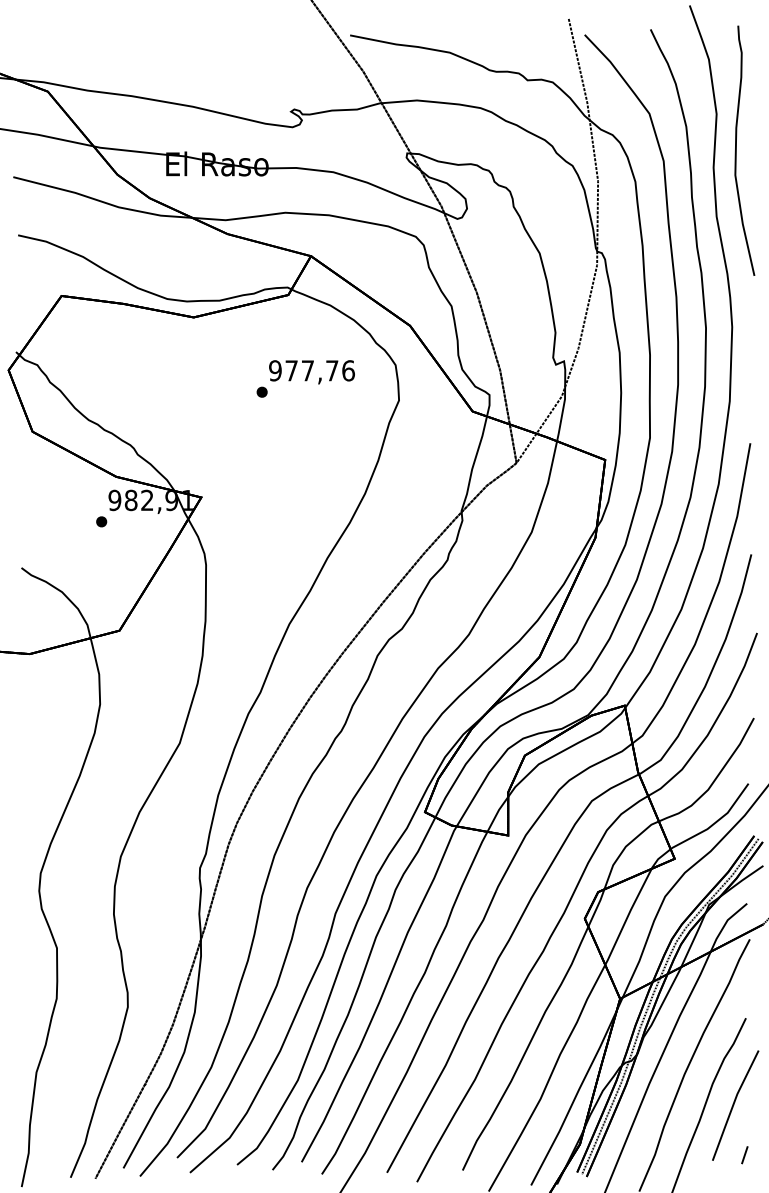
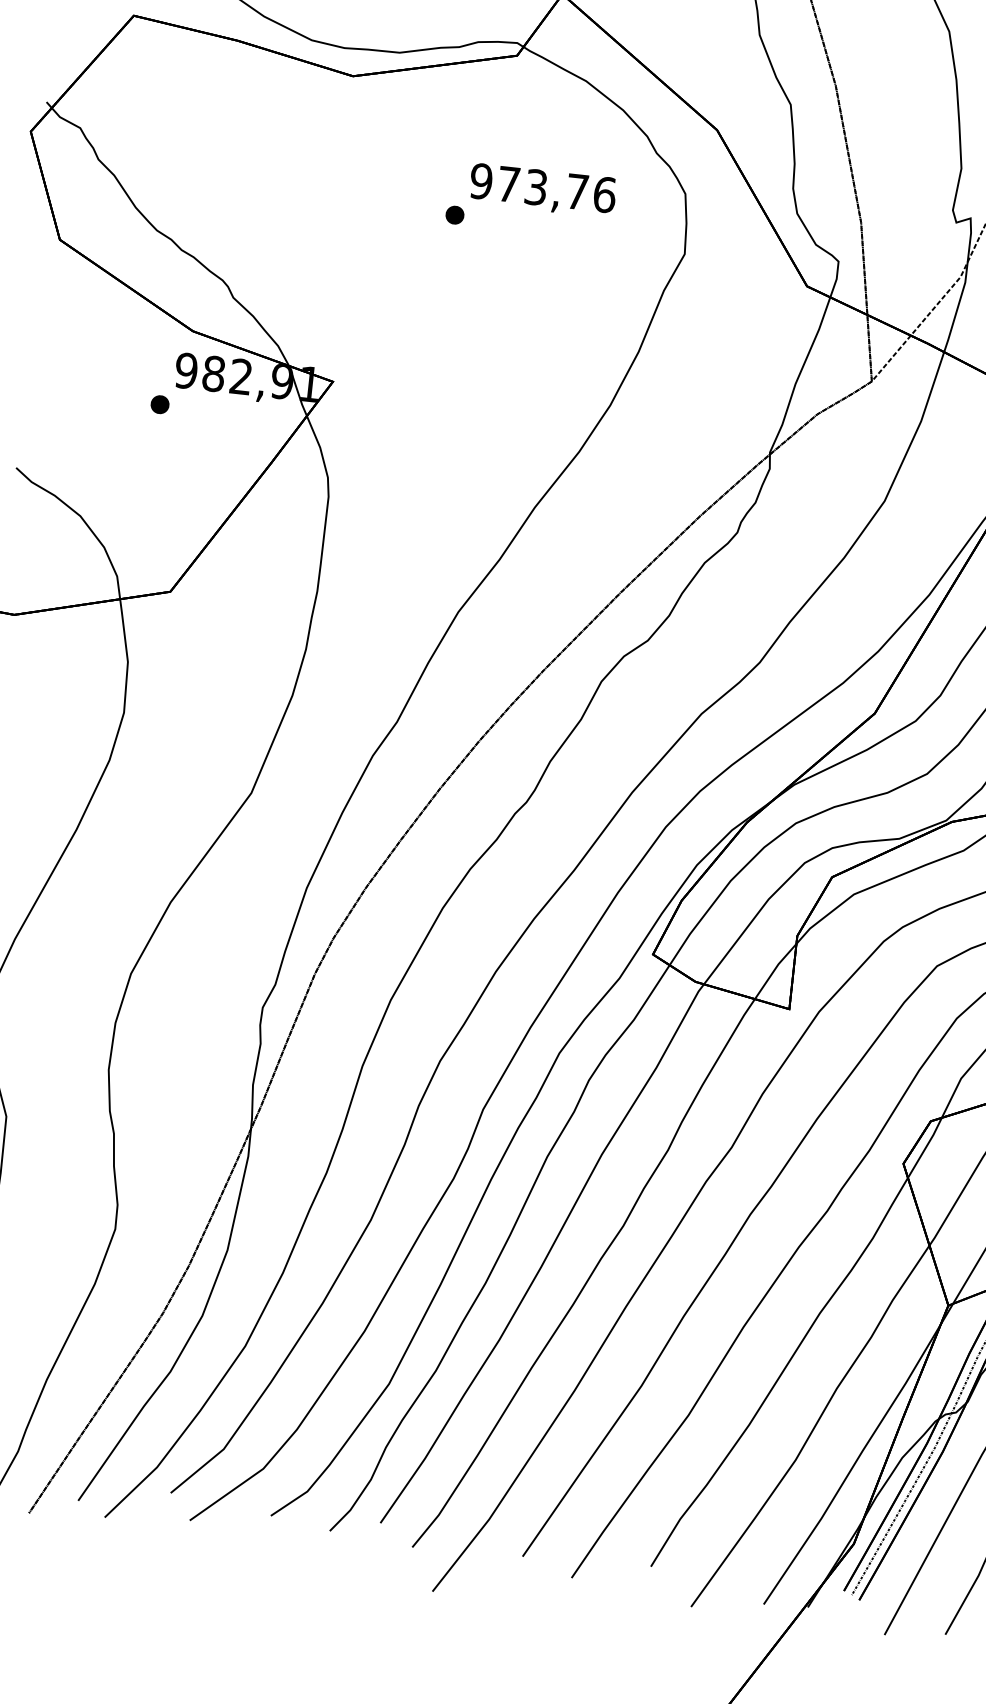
text: (307, 370) -> (535, 186), 977,76 -> 973,76

